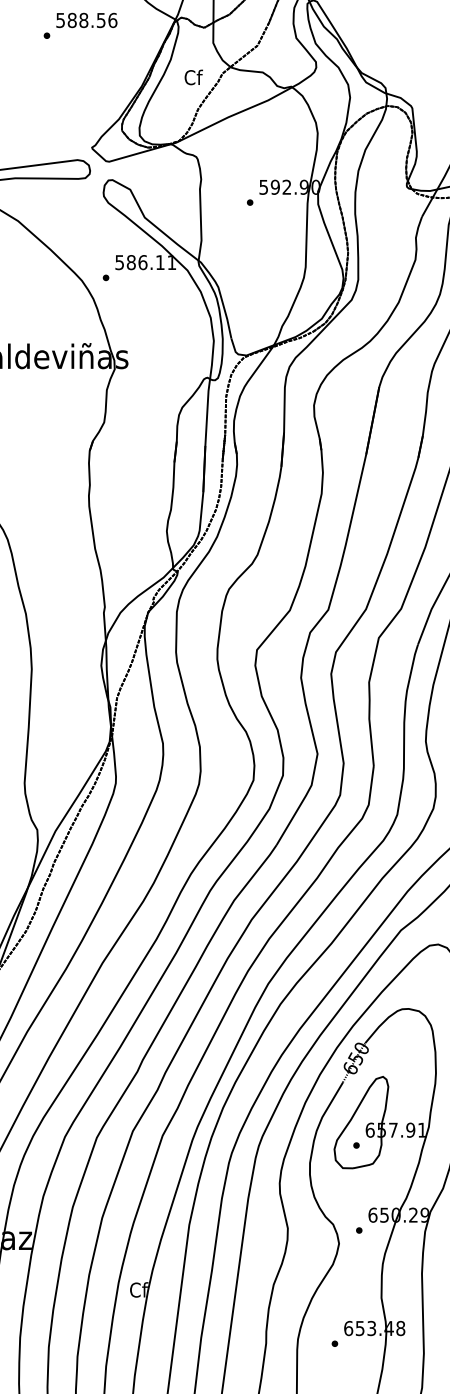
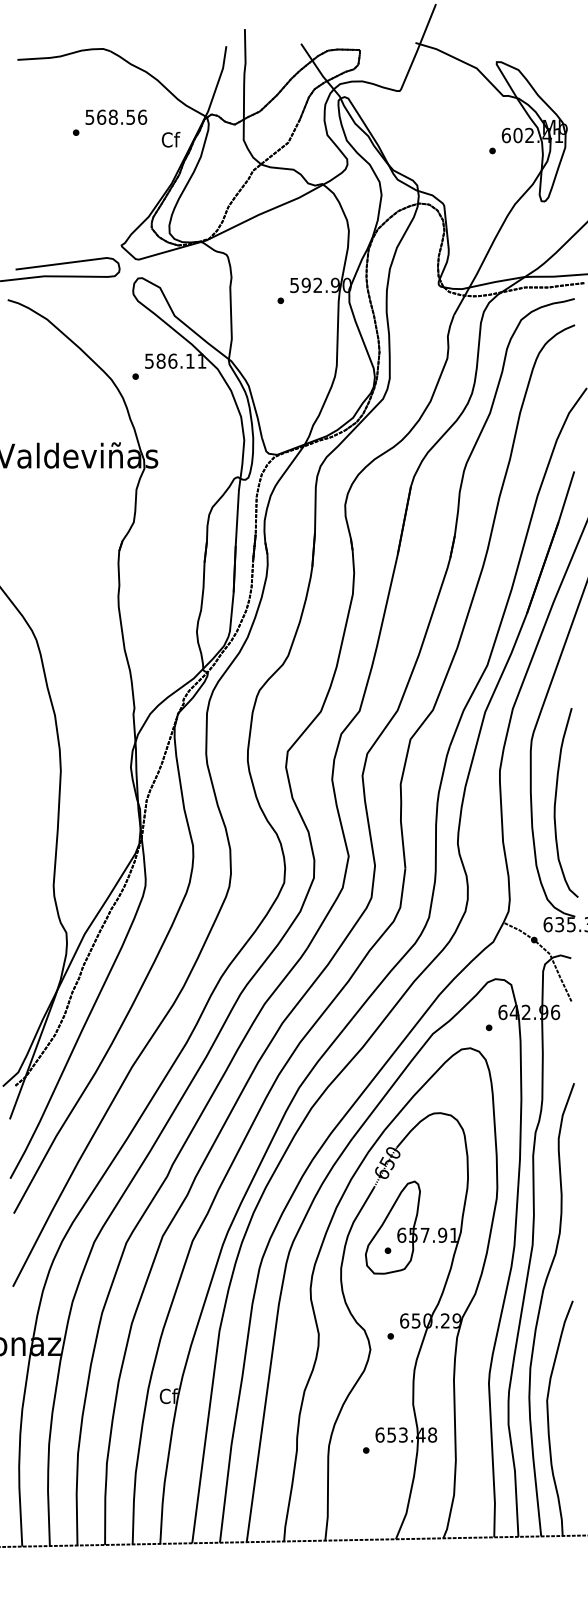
text: (72, 19) -> (101, 116), 588.56 -> 568.56
text: (193, 77) -> (170, 139), moved

